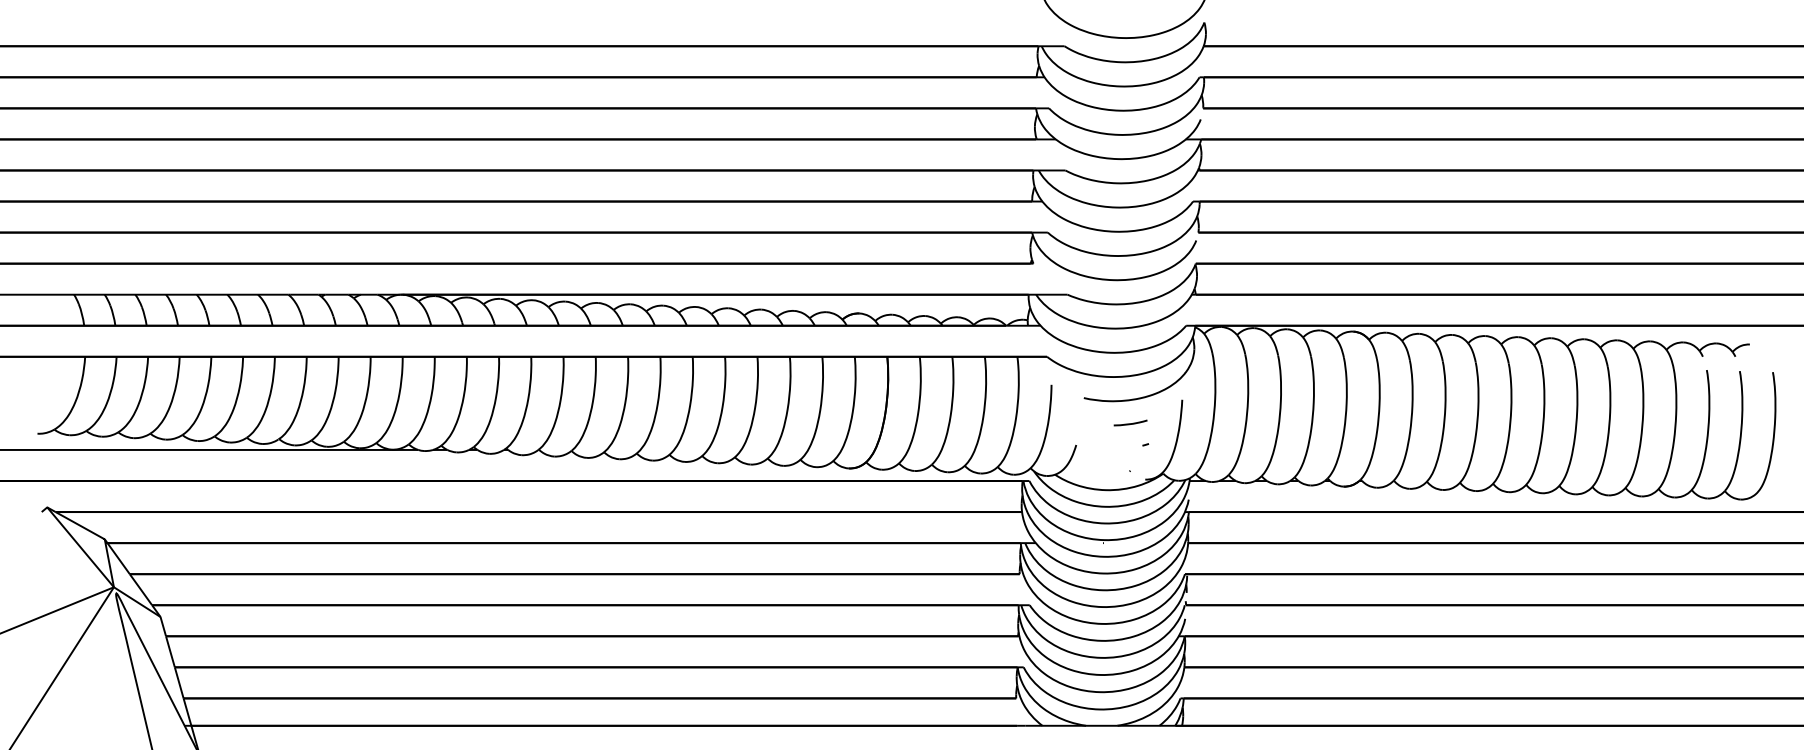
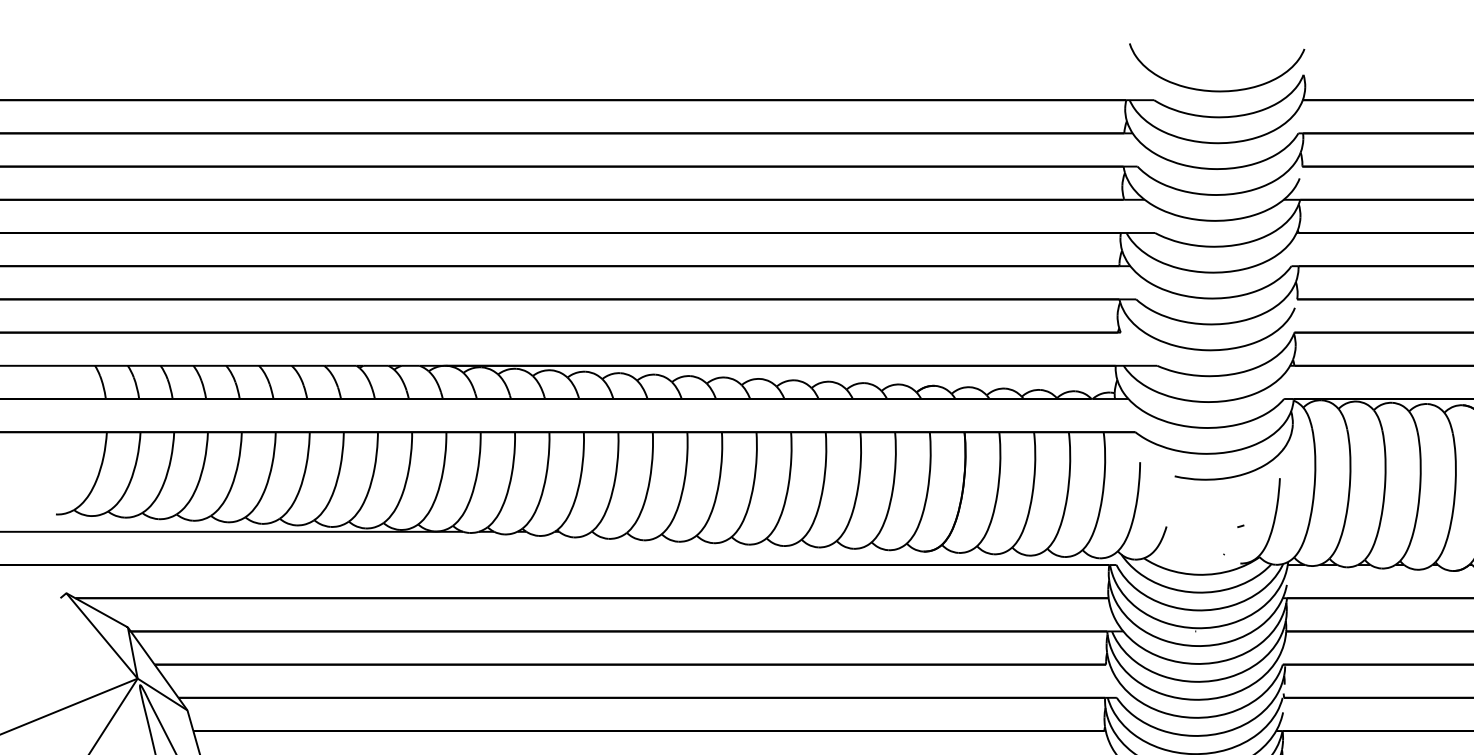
line: (1130, 423) -> (1224, 503), removed

